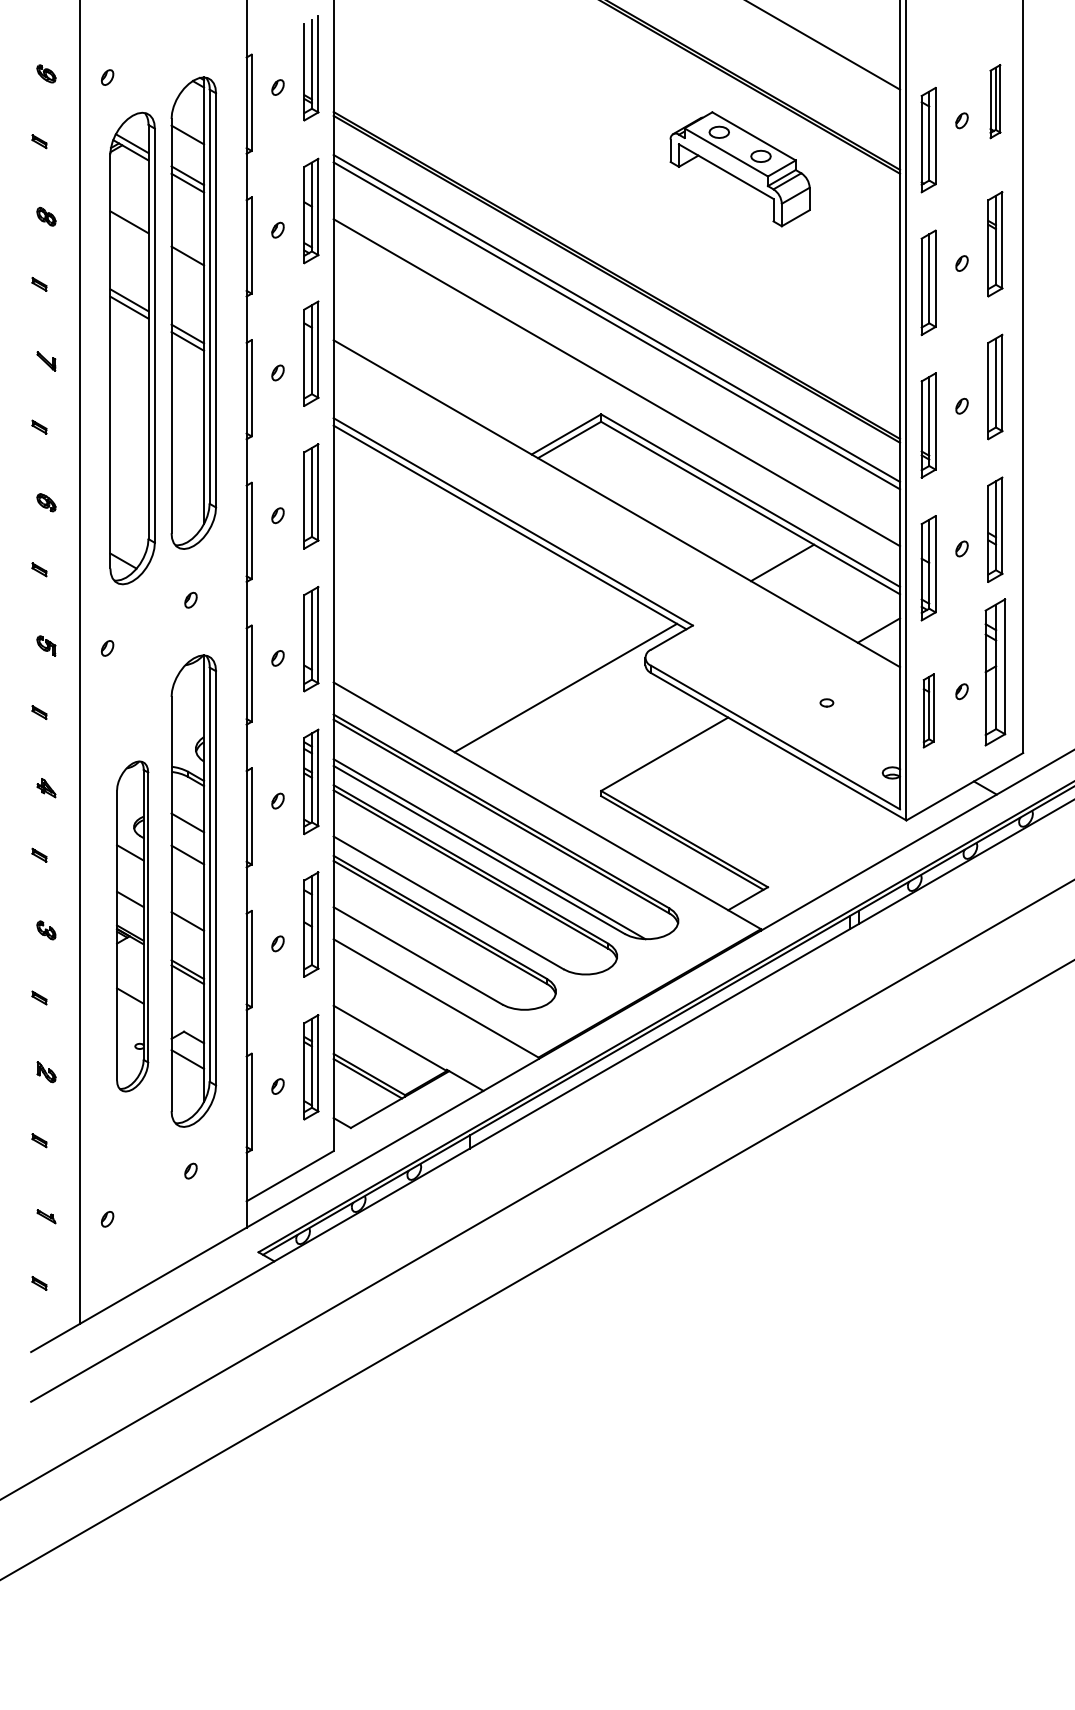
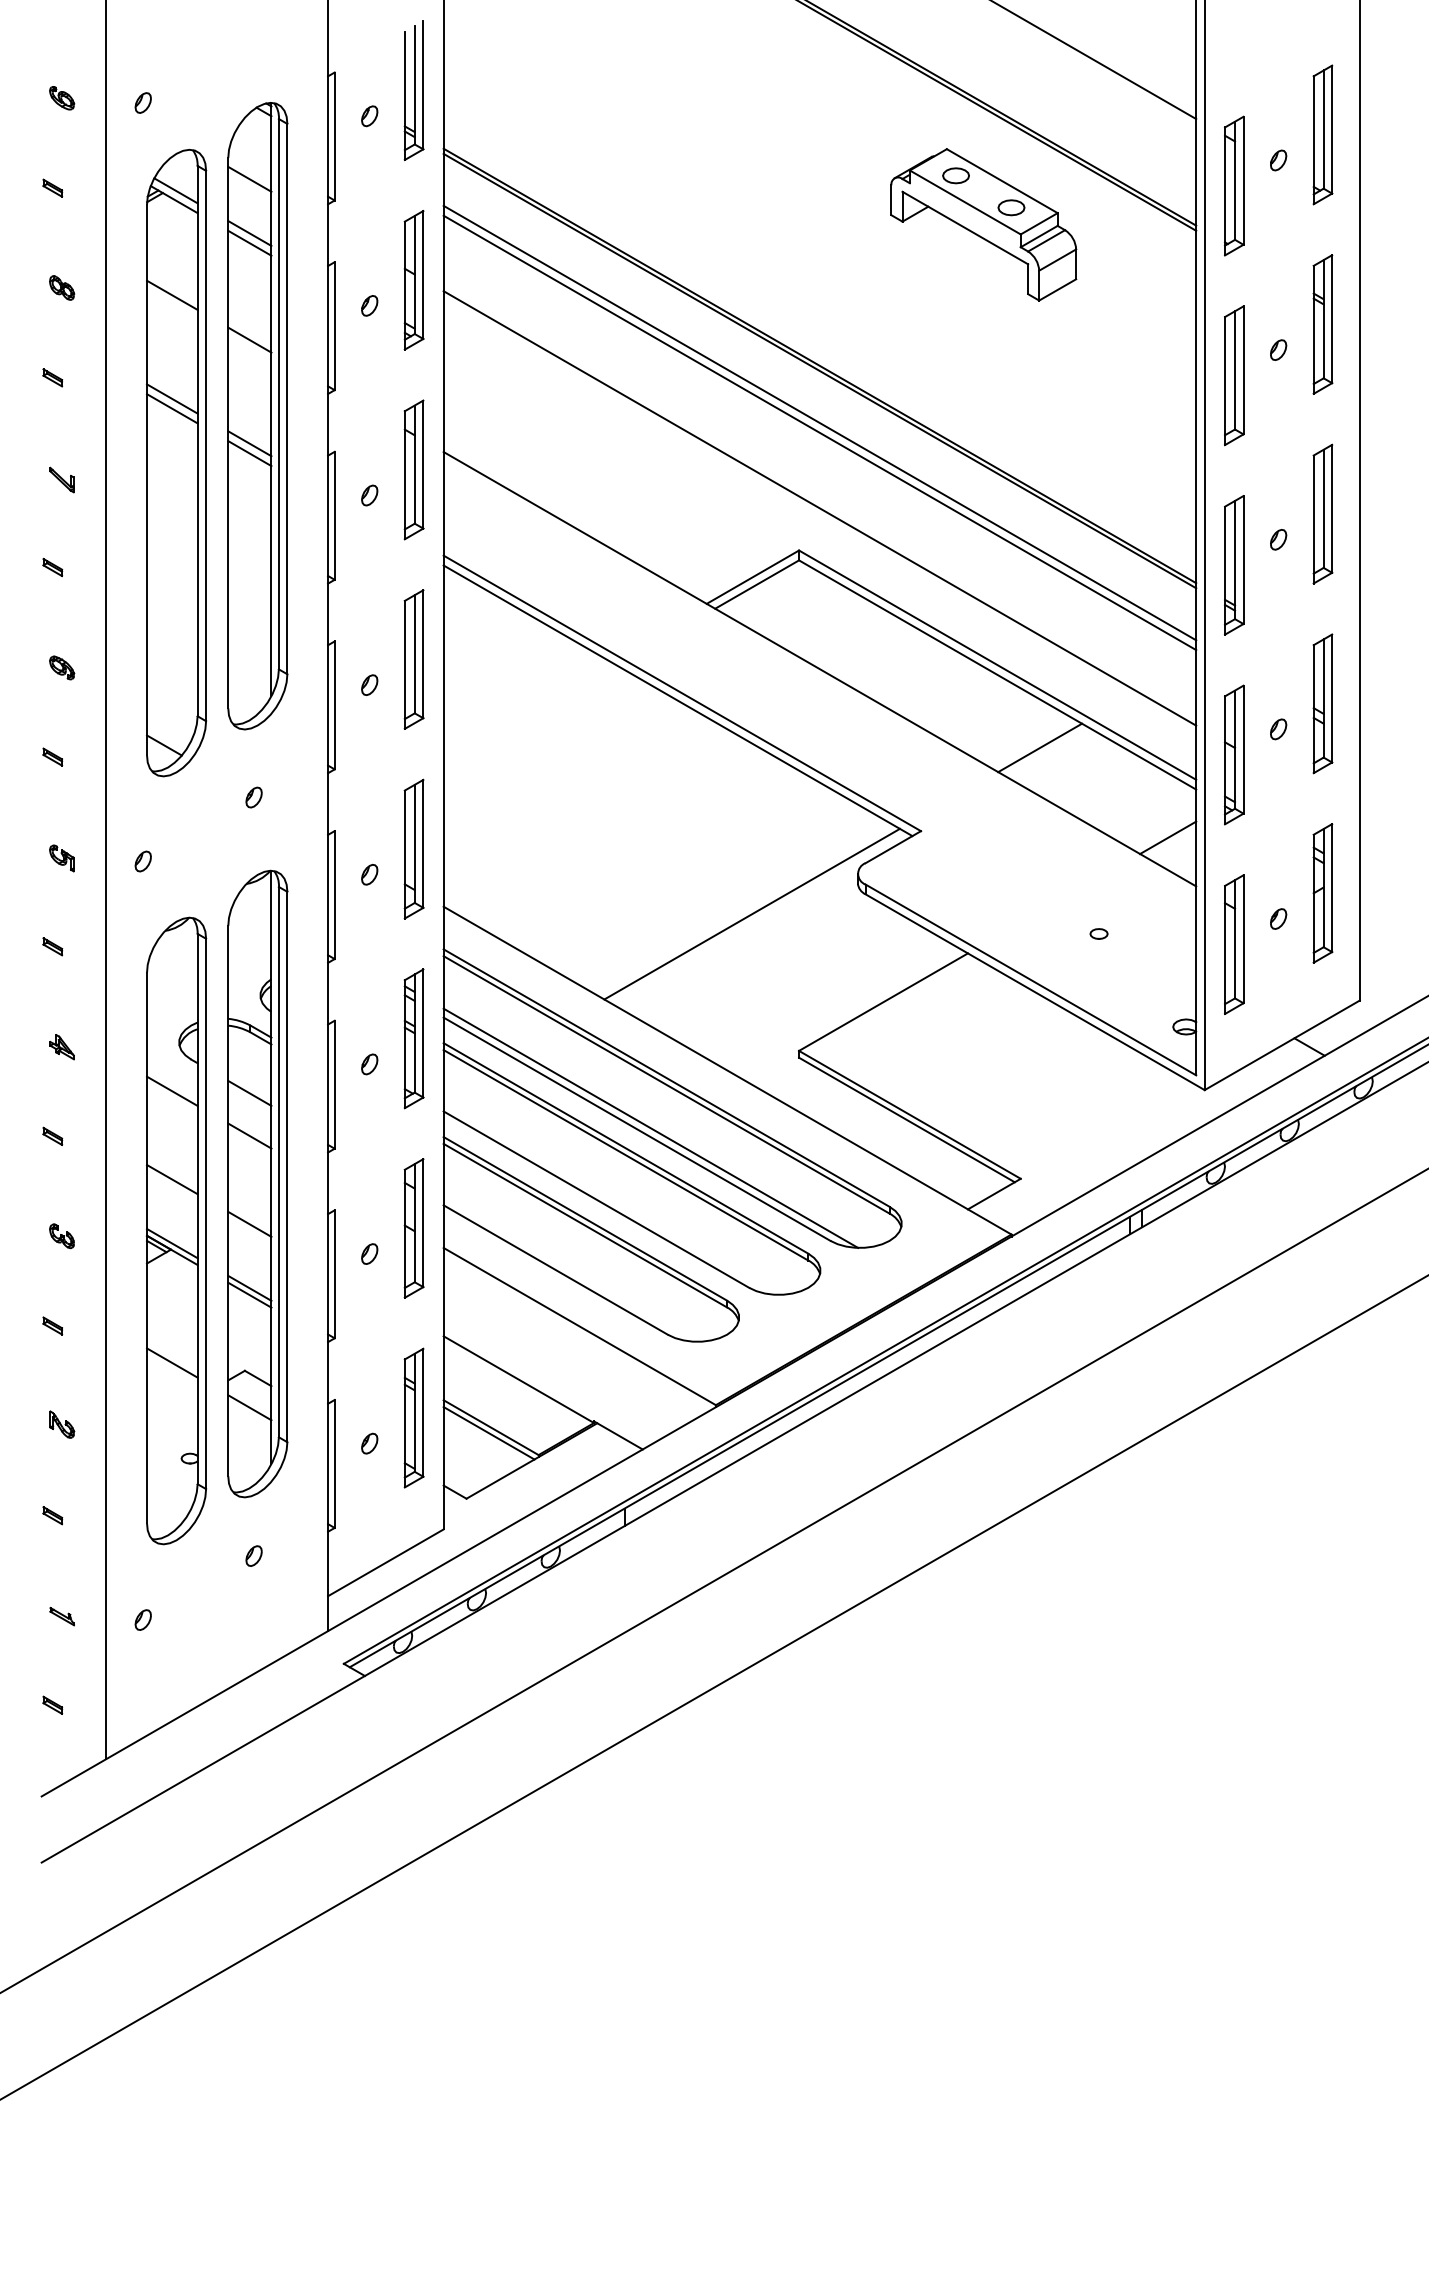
part: (995, 101) -> (1322, 134), size x1.43
part: (995, 672) -> (1322, 893), size x0.71
part: (928, 710) -> (1234, 944), size x1.43
part: (132, 926) -> (176, 1230), size x1.43

